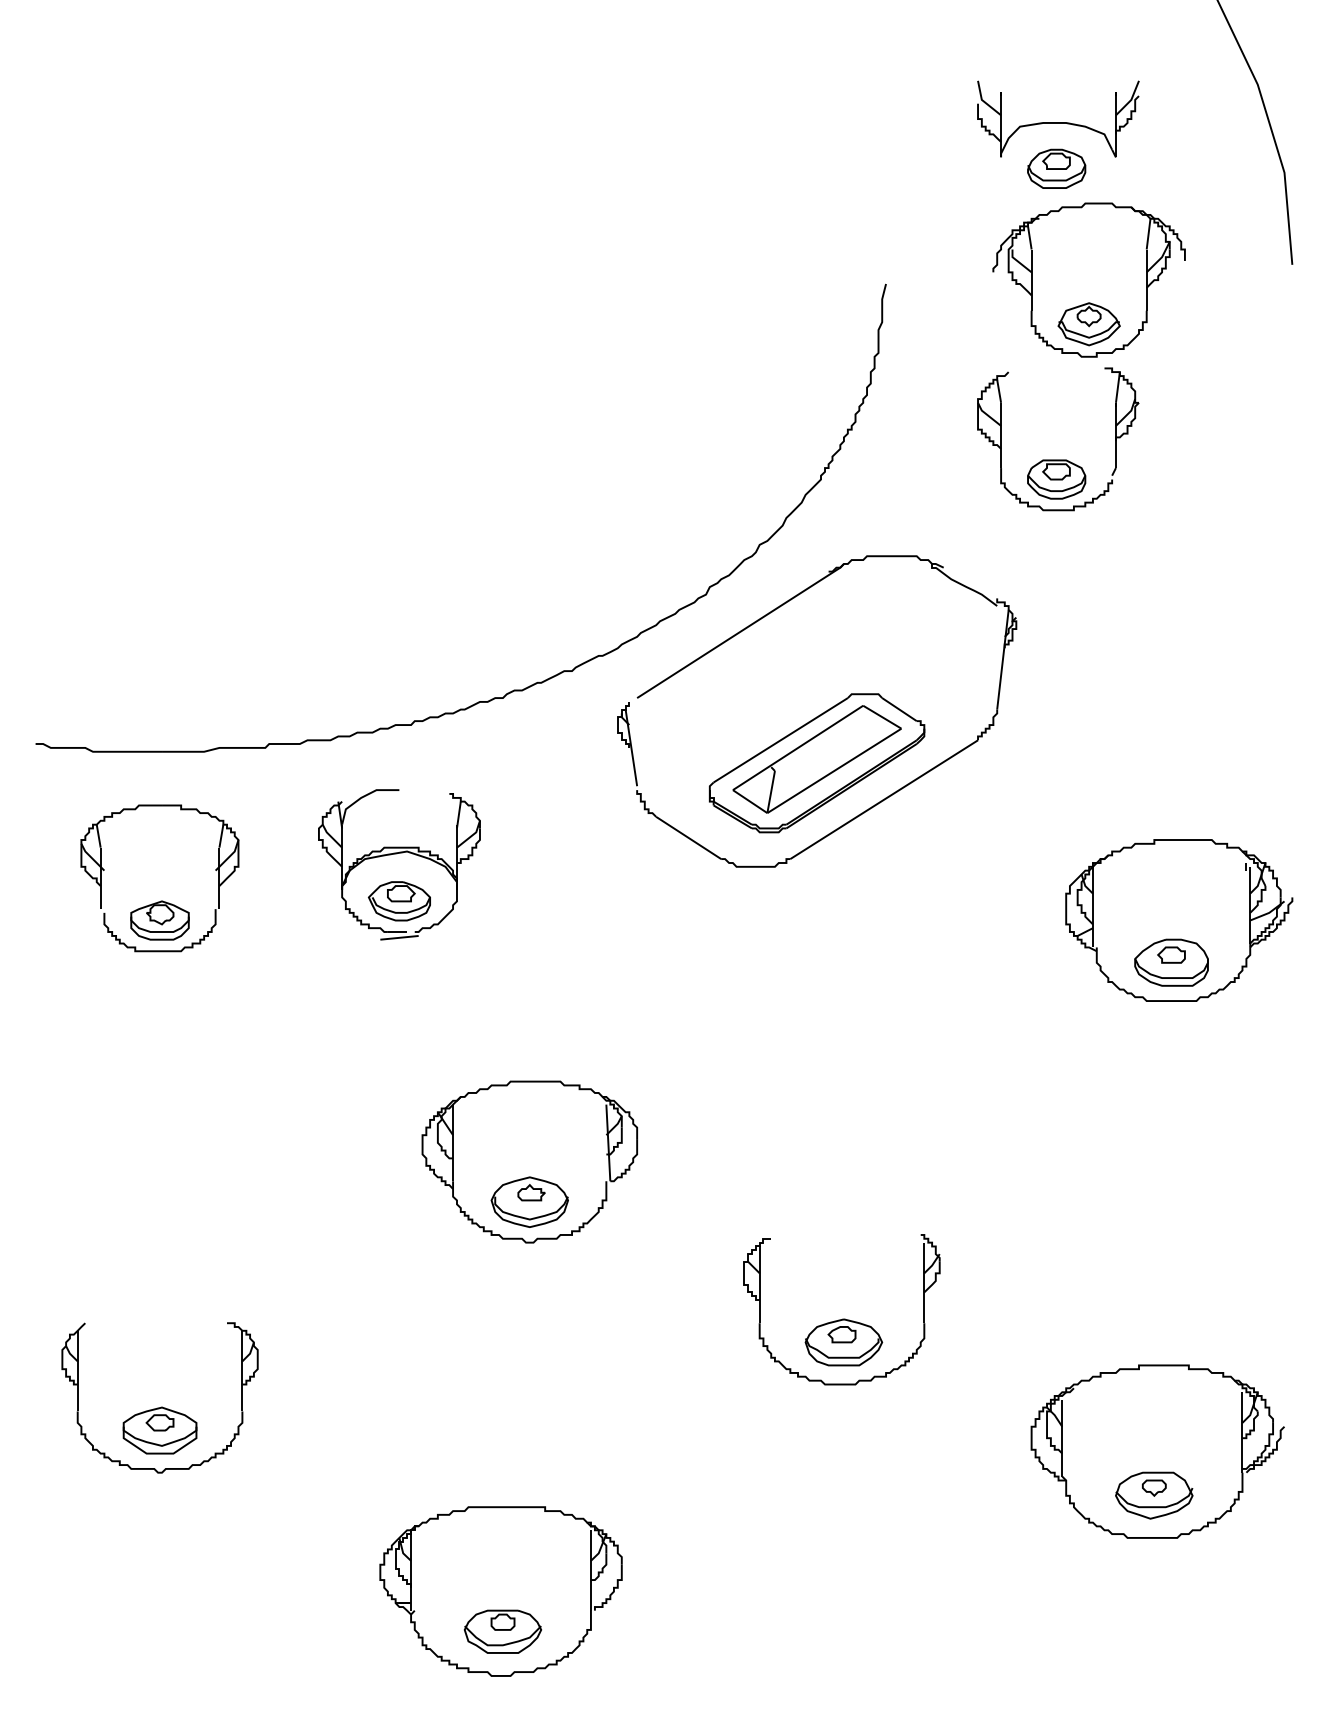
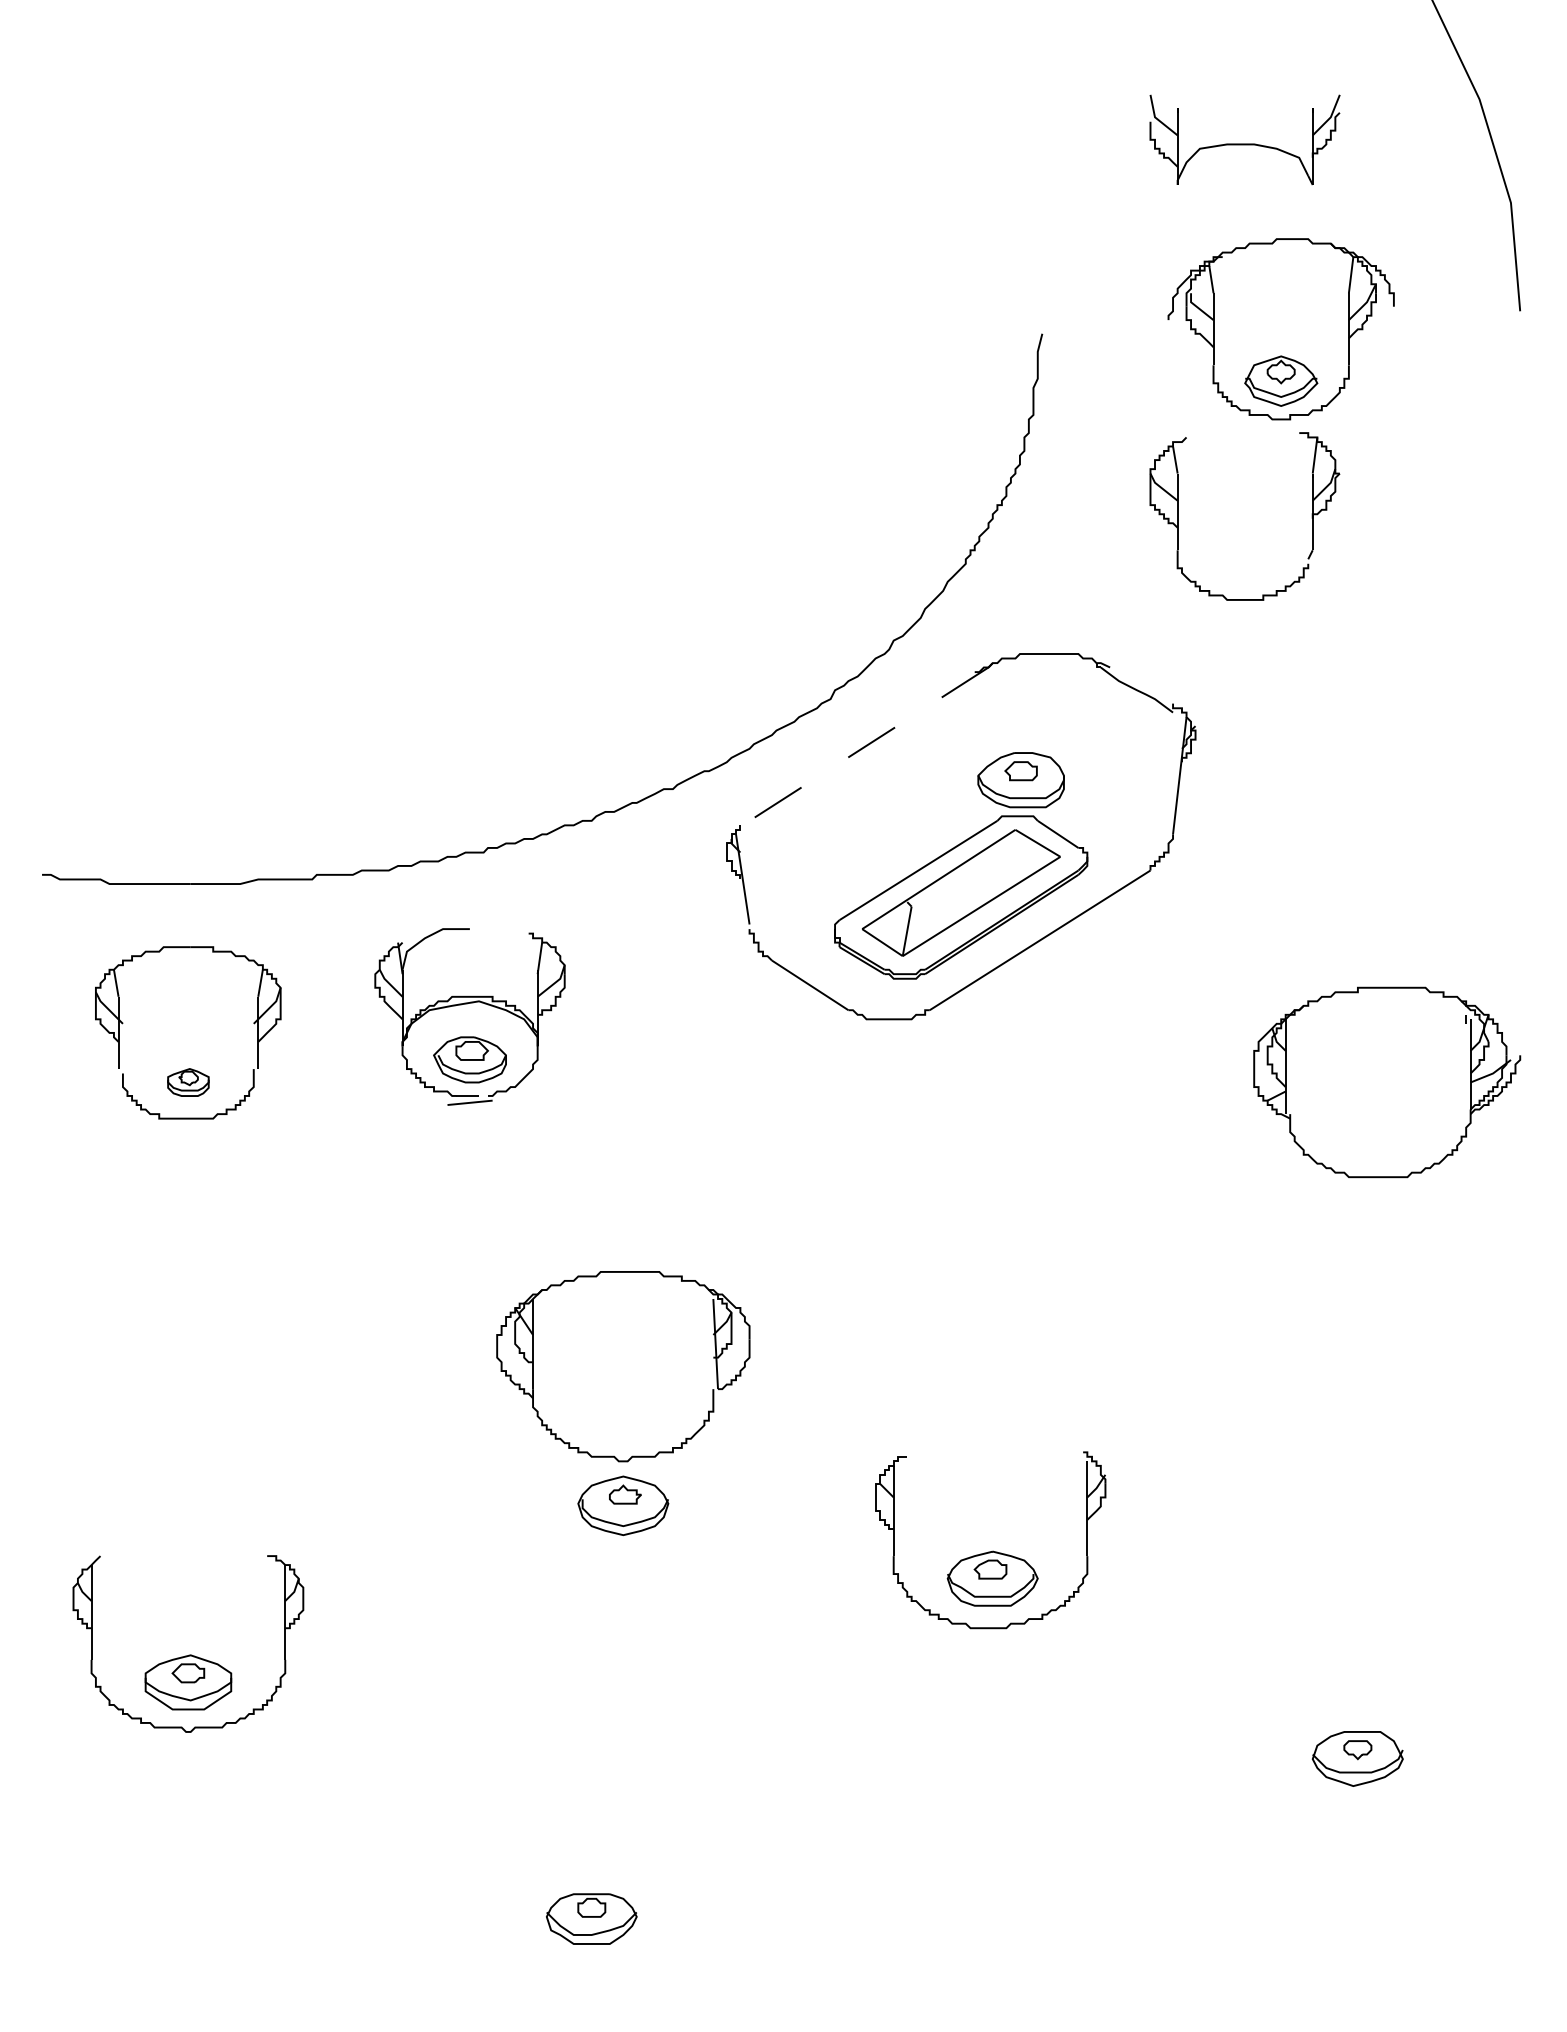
part: (1056, 168) -> (1242, 198), removed
part: (1056, 479) -> (1242, 563), removed
line: (739, 633) -> (869, 744), solid -> dashed
part: (160, 920) -> (188, 1082), size x0.6
part: (1171, 963) -> (1020, 780), moved
part: (529, 1201) -> (623, 1505), moved
part: (1157, 1451) -> (1361, 1706), removed
part: (501, 1591) -> (589, 1871), removed

